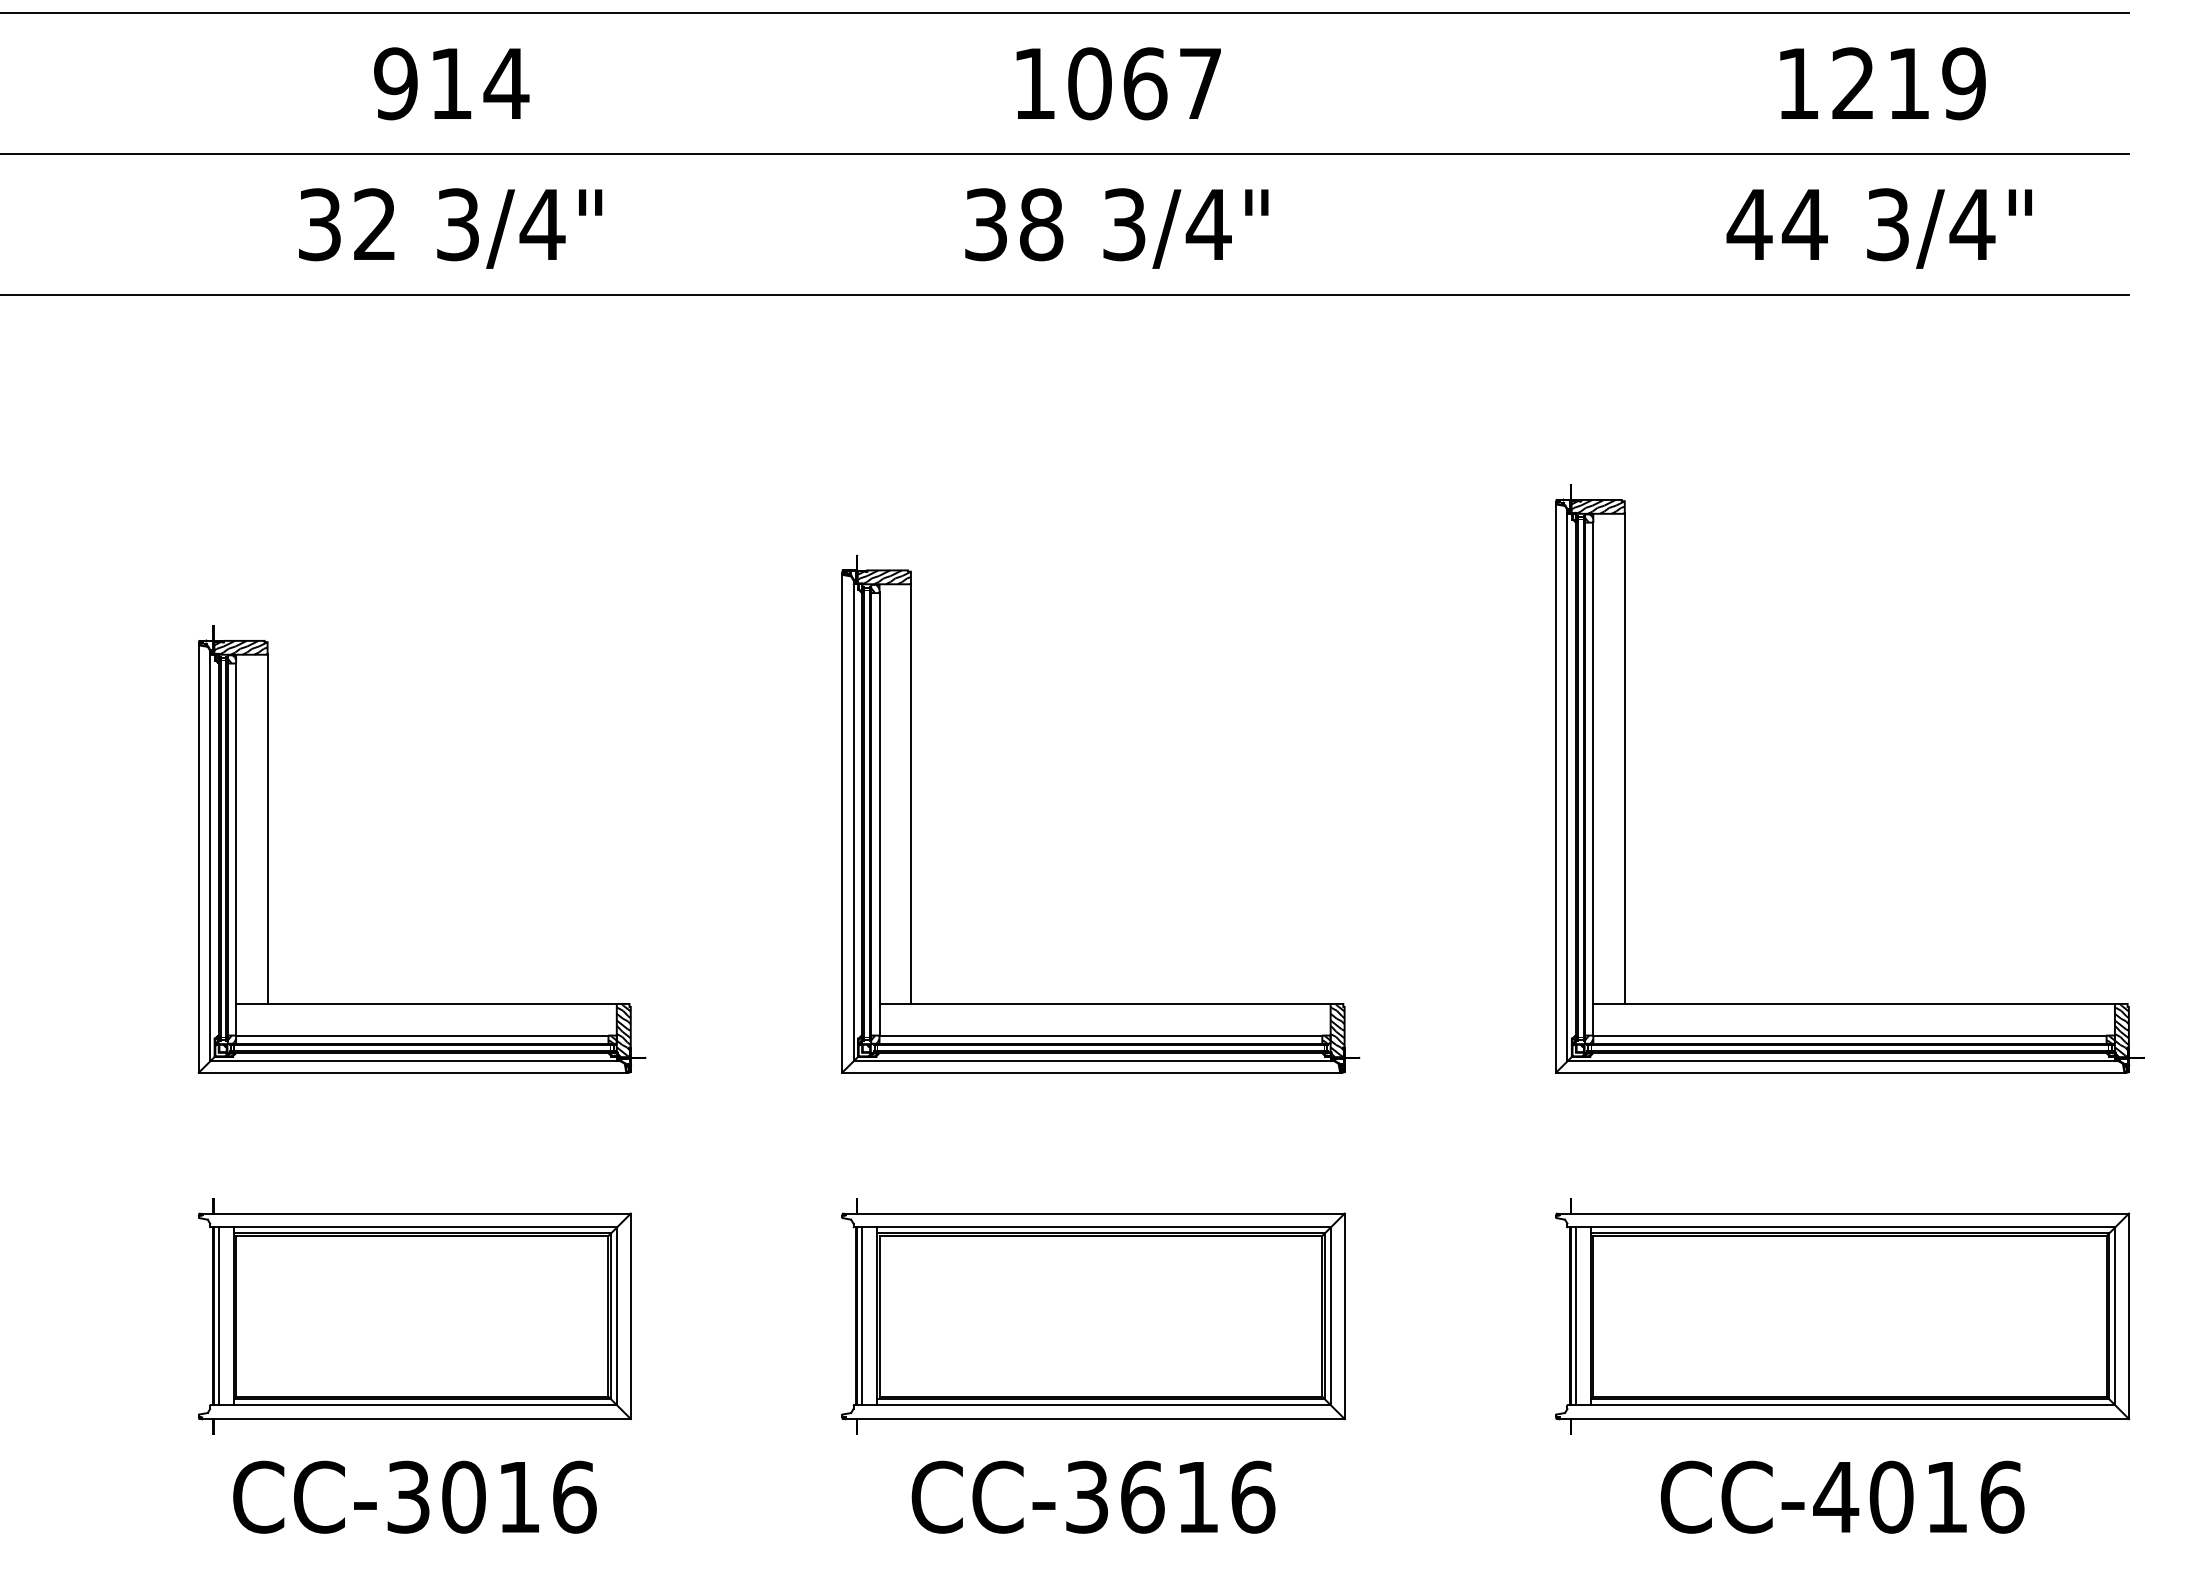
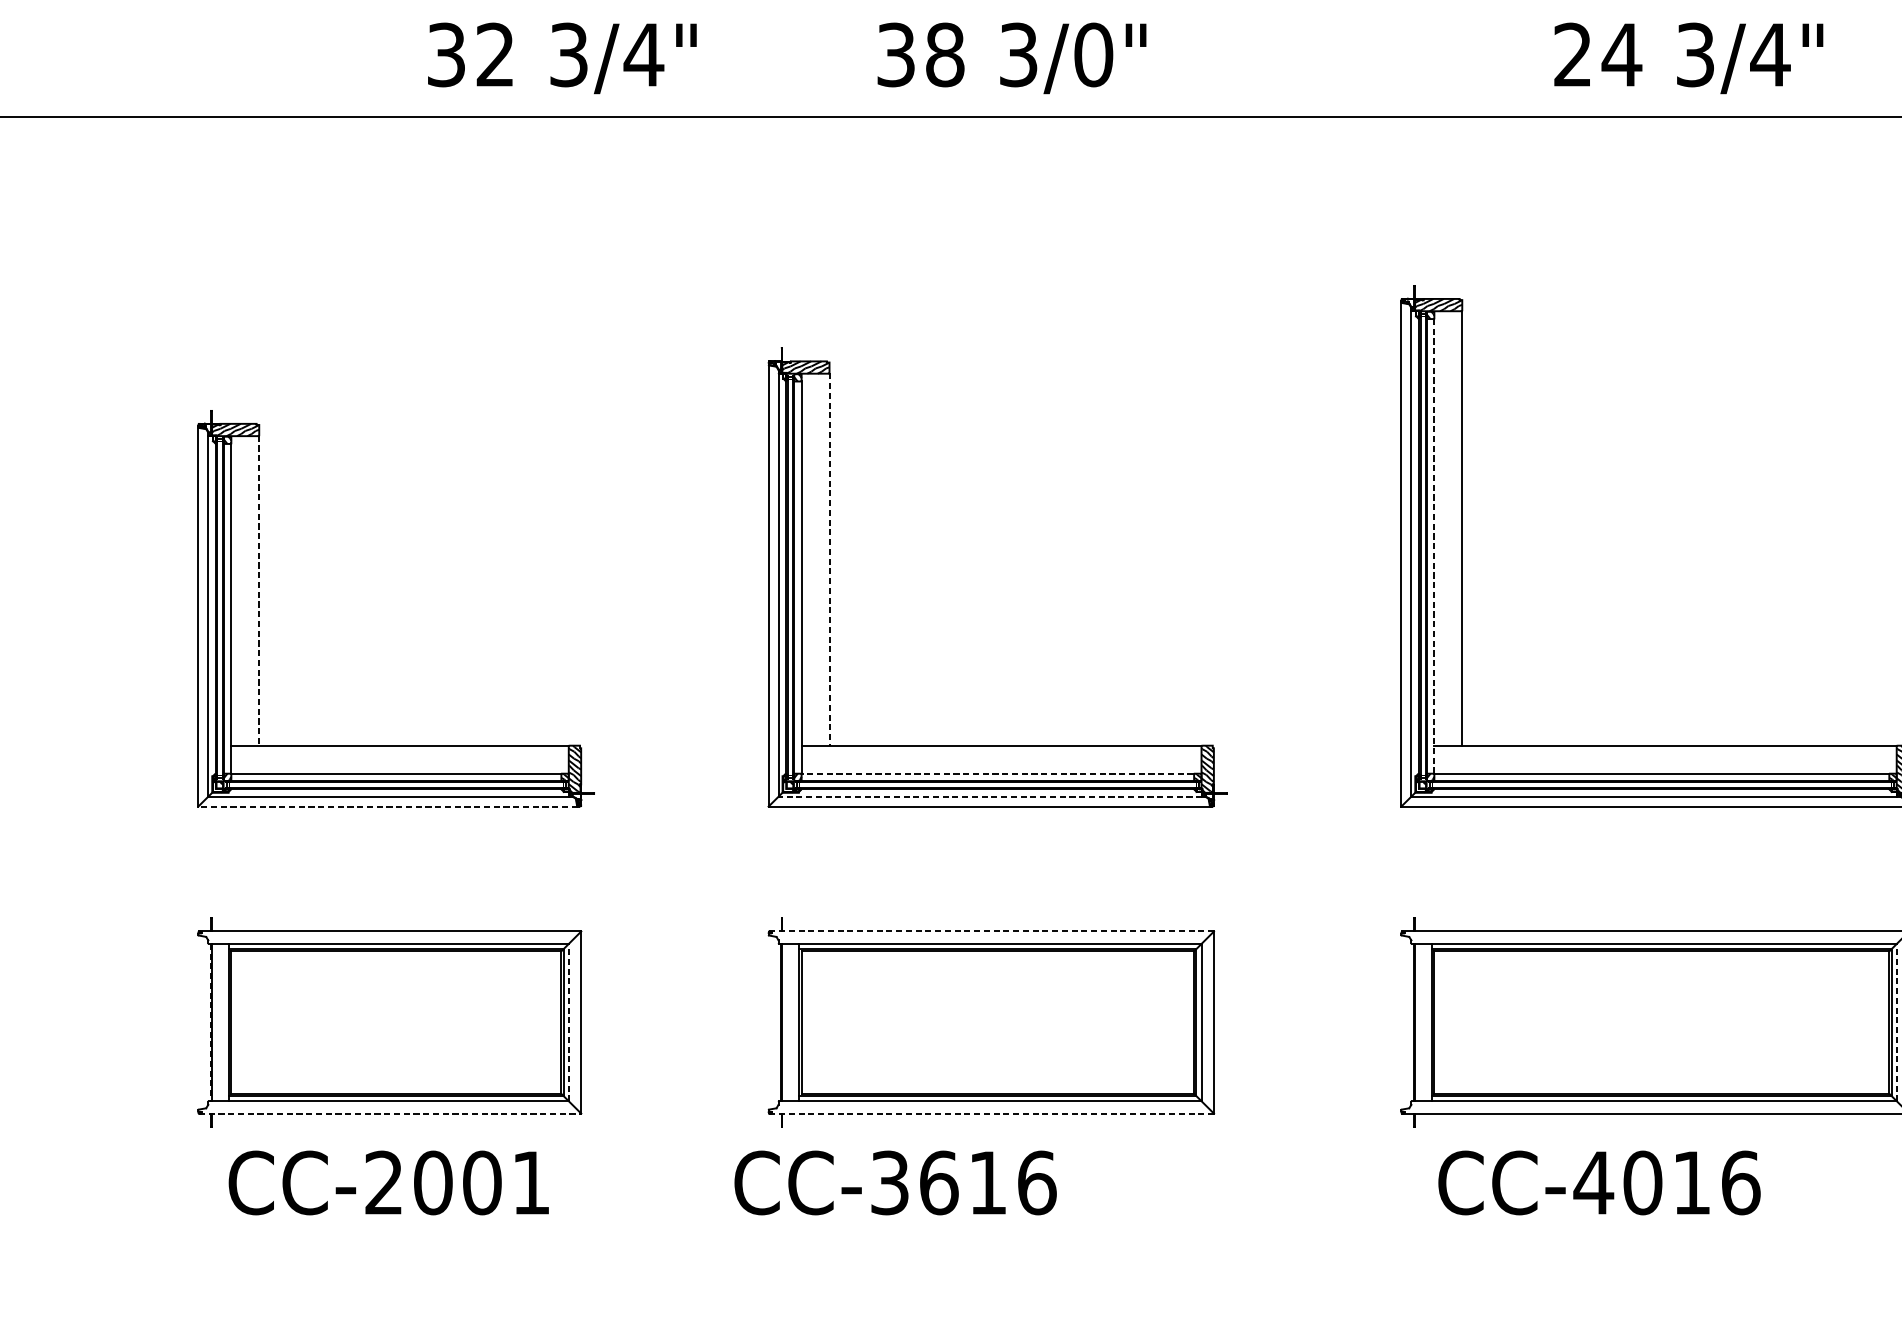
text: (1749, 223) -> (1572, 53), 44 -> 24
text: (1208, 224) -> (1093, 54), 3/4" -> 3/0"
text: (450, 228) -> (562, 58), moved
line: (1593, 778) -> (1434, 545), solid -> dashed
line: (910, 794) -> (829, 560), solid -> dashed
line: (267, 829) -> (259, 591), solid -> dashed
line: (1100, 1035) -> (997, 773), solid -> dashed
line: (1092, 1061) -> (990, 796), solid -> dashed
line: (412, 1072) -> (387, 806), solid -> dashed
line: (1093, 1213) -> (991, 931), solid -> dashed
line: (212, 1316) -> (210, 1022), solid -> dashed
line: (218, 1316) -> (215, 1022), removed
line: (617, 1316) -> (569, 1022), solid -> dashed
line: (862, 1316) -> (786, 1022), removed
line: (1576, 1316) -> (1419, 1022), removed
line: (2115, 1316) -> (1897, 1022), solid -> dashed
line: (415, 1419) -> (390, 1114), solid -> dashed
line: (1093, 1419) -> (991, 1114), solid -> dashed
text: (491, 1496) -> (457, 1182), CC-3016 -> CC-2001
text: (1093, 1496) -> (895, 1182), moved
text: (1842, 1496) -> (1599, 1182), moved

